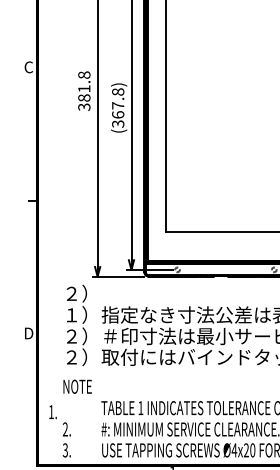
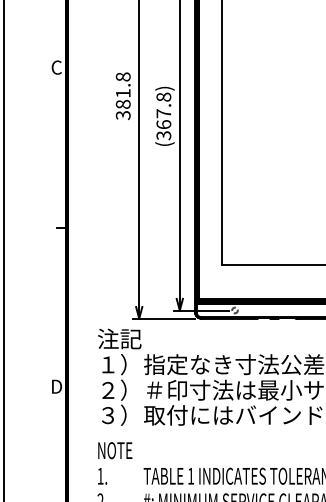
text: (81, 293) -> (119, 338), ２） -> 注記
text: (71, 357) -> (107, 415), ２） -> ３）
text: (52, 412) -> (101, 476), moved

